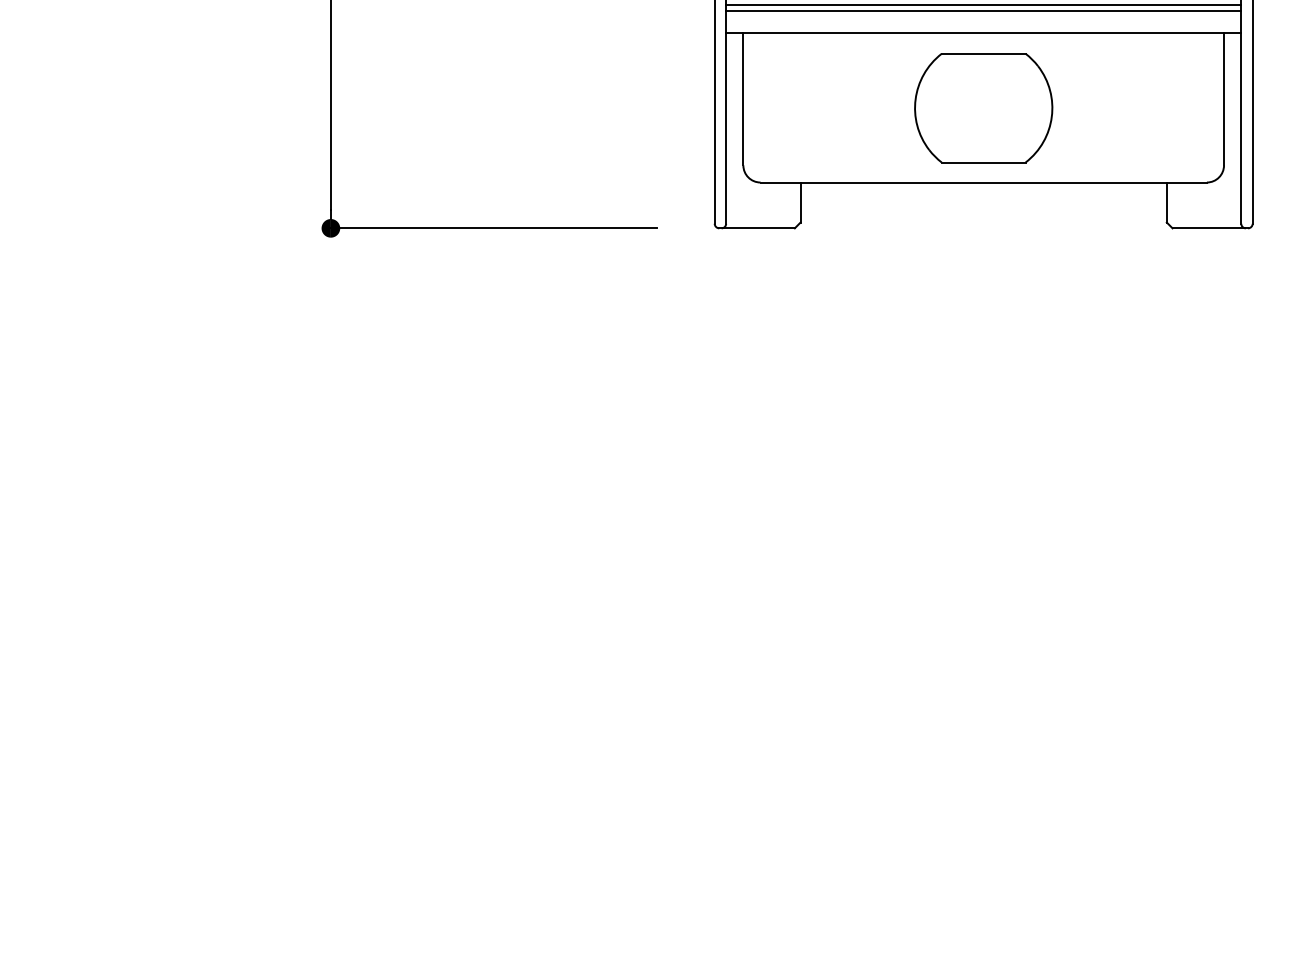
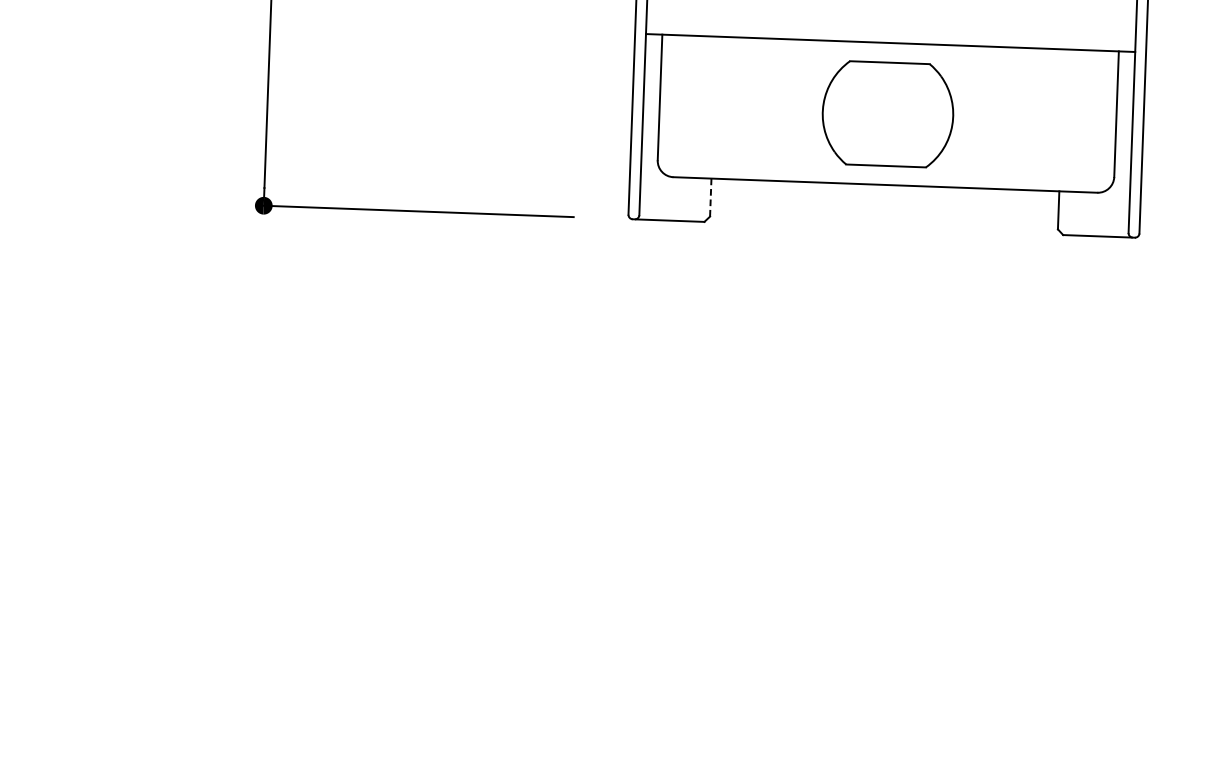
line: (983, 5) -> (891, 16), removed
line: (983, 10) -> (891, 21), removed
line: (800, 203) -> (710, 198), solid -> dashed

